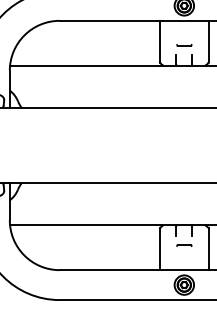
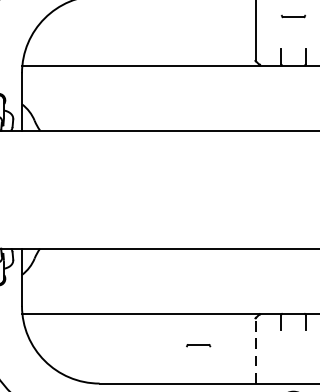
line: (184, 45) -> (293, 16), moved
line: (184, 245) -> (198, 345), moved
line: (159, 249) -> (254, 351), solid -> dashed

